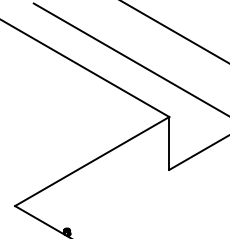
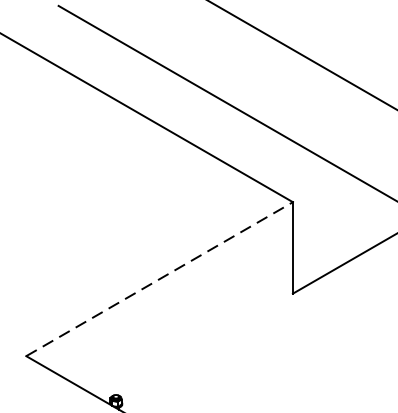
line: (92, 161) -> (160, 279), solid -> dashed

